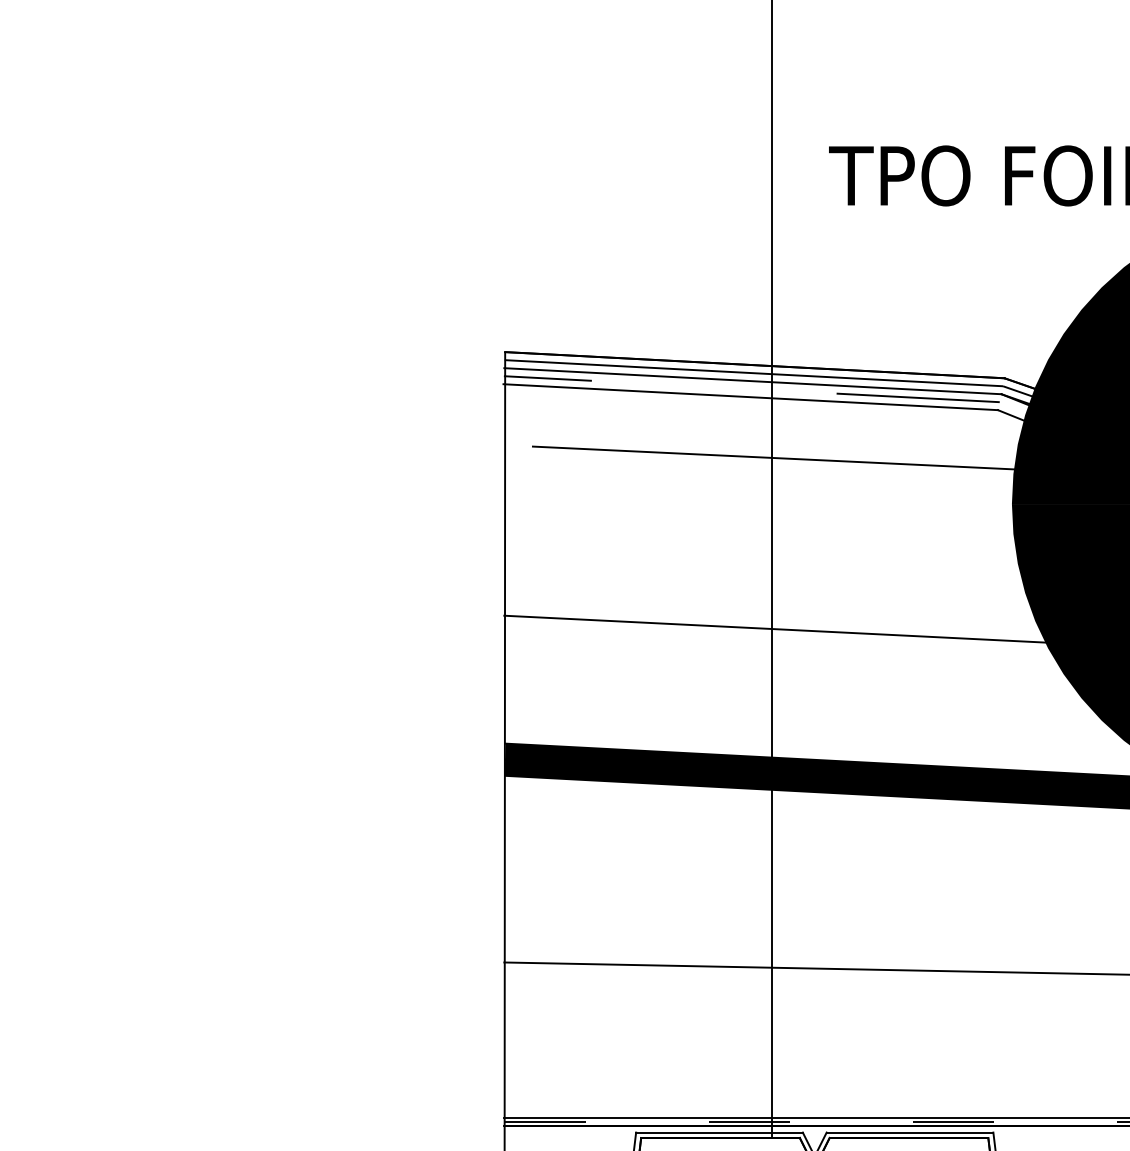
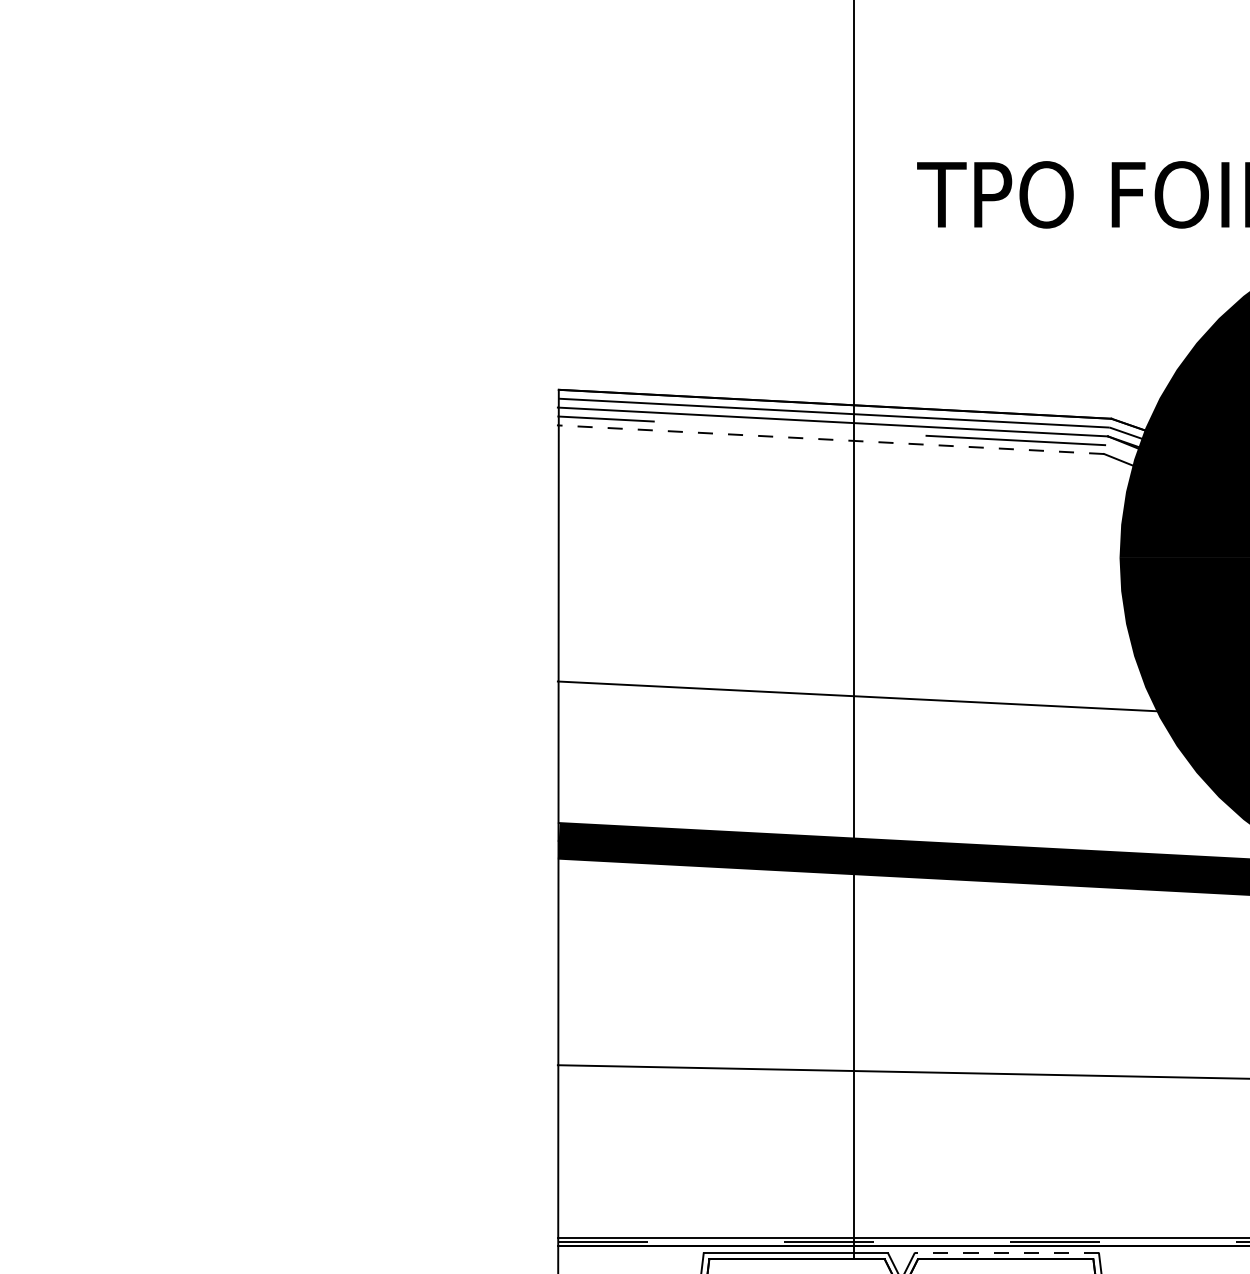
line: (750, 397) -> (830, 439), solid -> dashed
line: (774, 457) -> (856, 506), removed
line: (909, 1132) -> (1006, 1253), solid -> dashed

